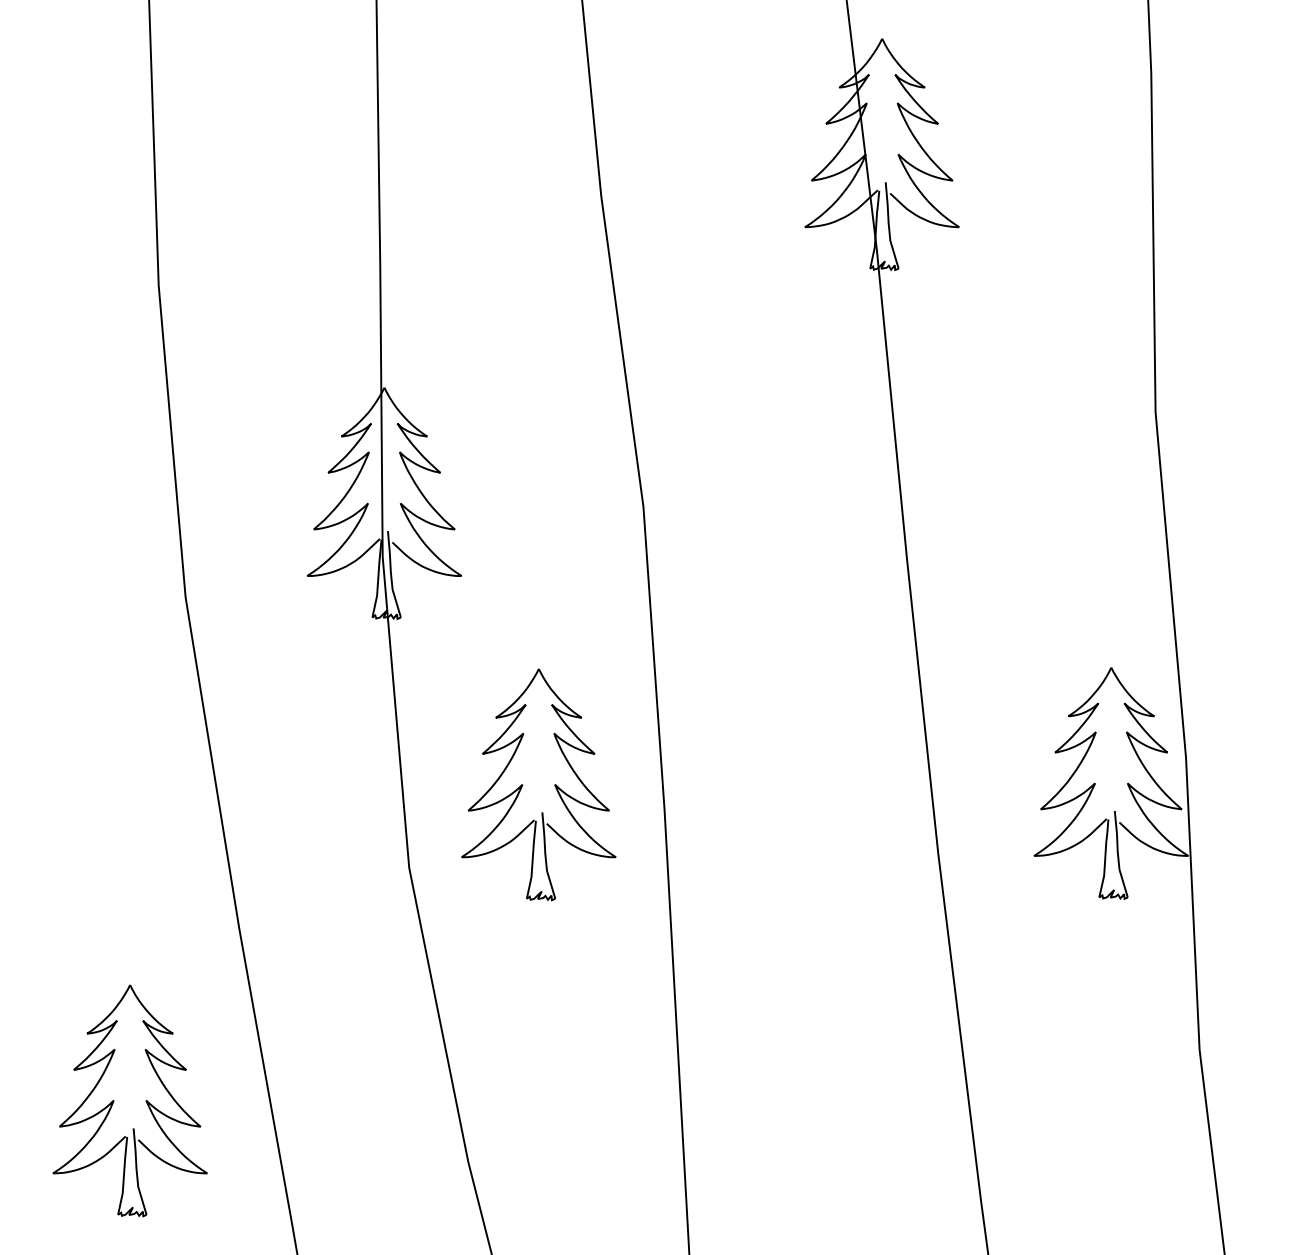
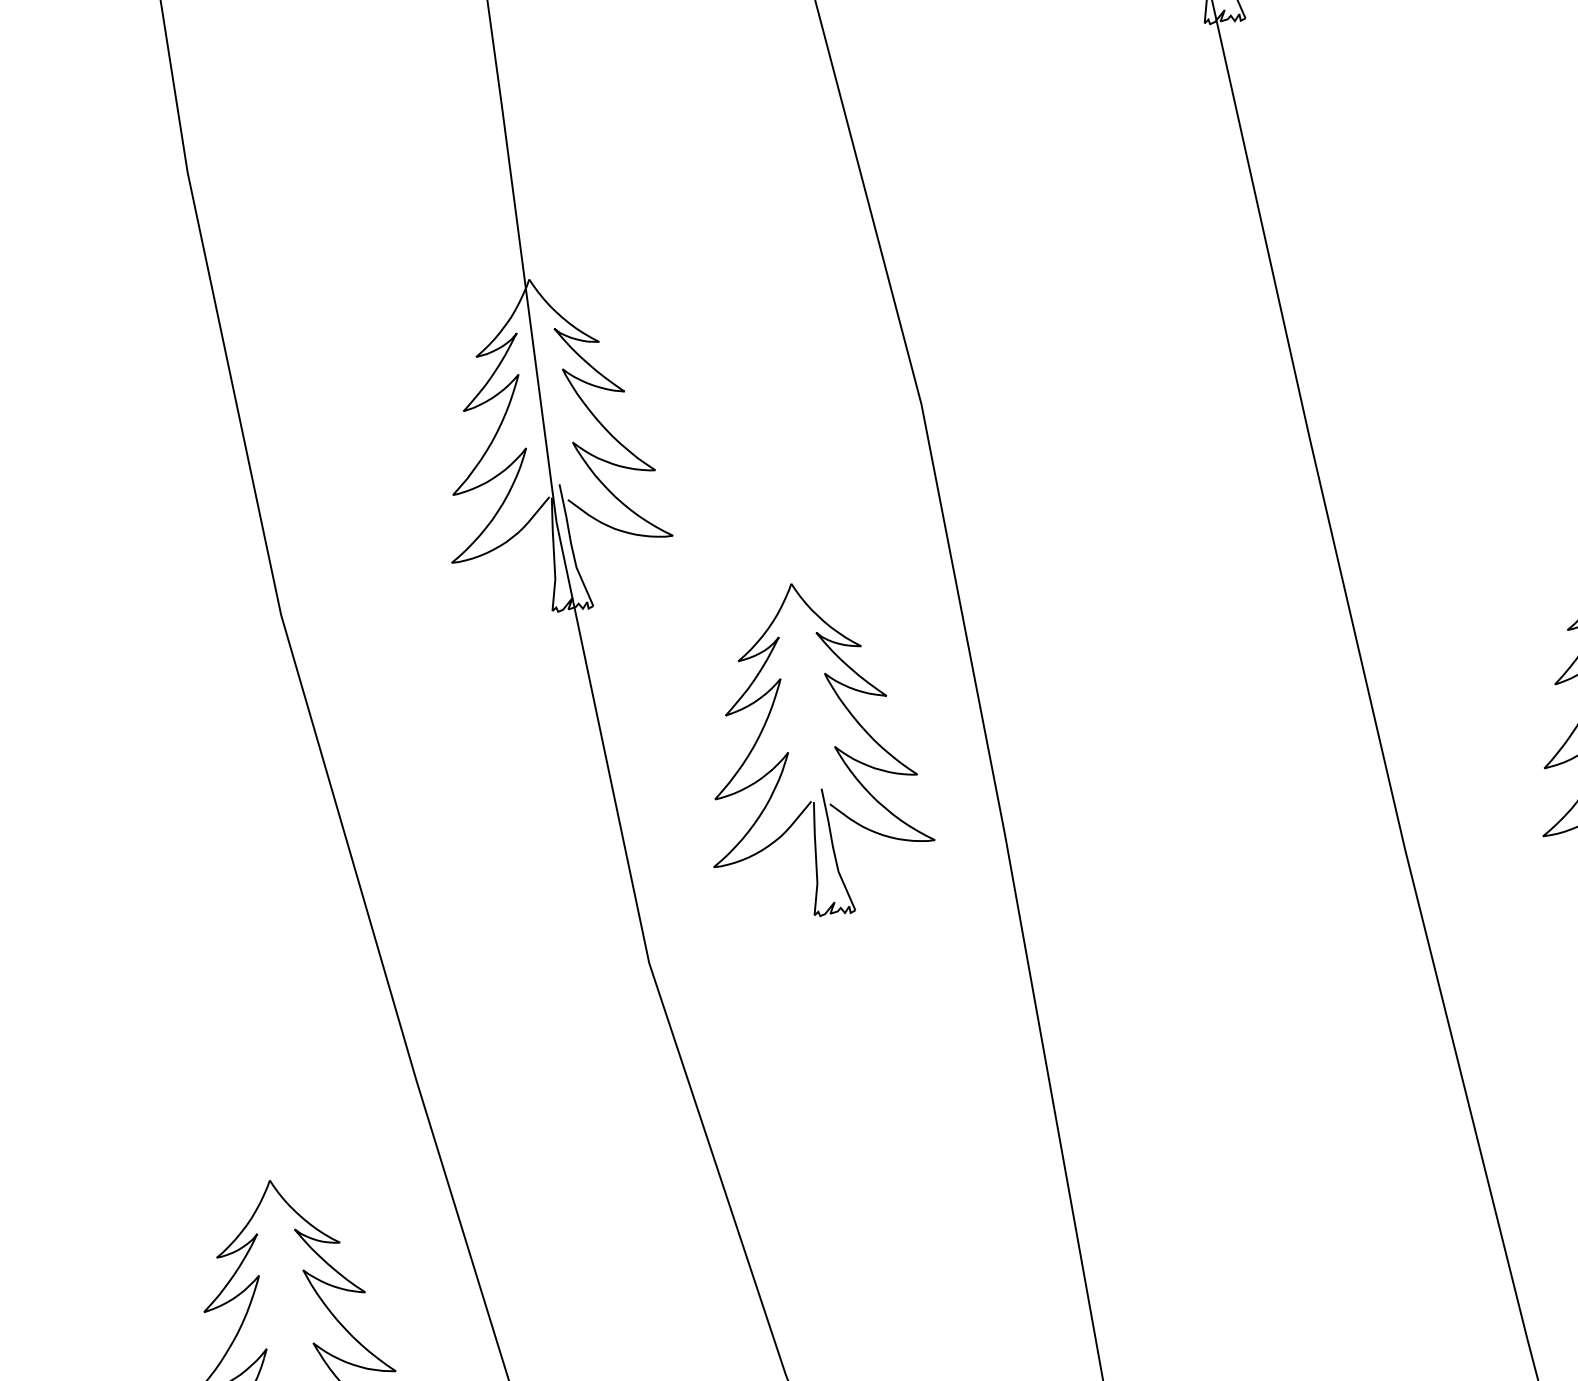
part: (523, 785) -> (789, 753), moved

